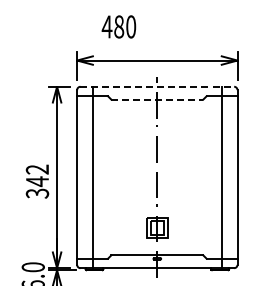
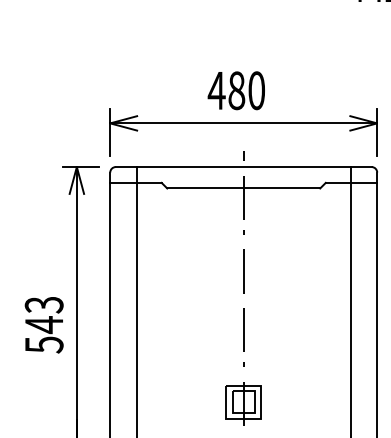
text: (118, 26) -> (235, 89), moved
line: (157, 86) -> (244, 166), dashed -> solid
line: (157, 99) -> (244, 188), dashed -> solid
text: (37, 181) -> (44, 324), 342 -> 543

